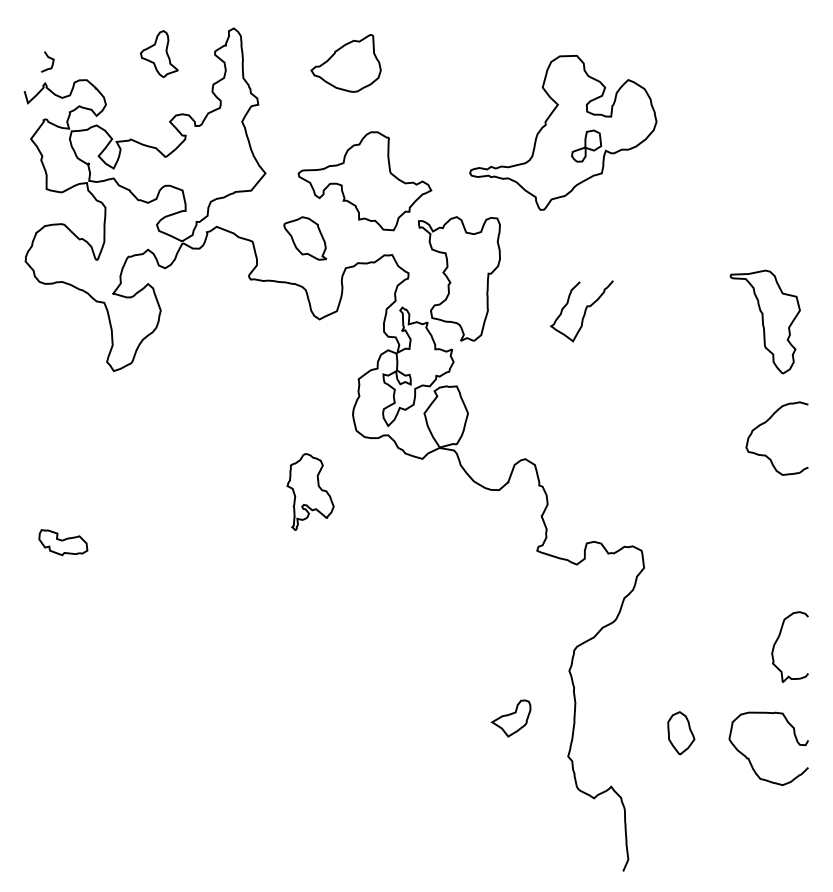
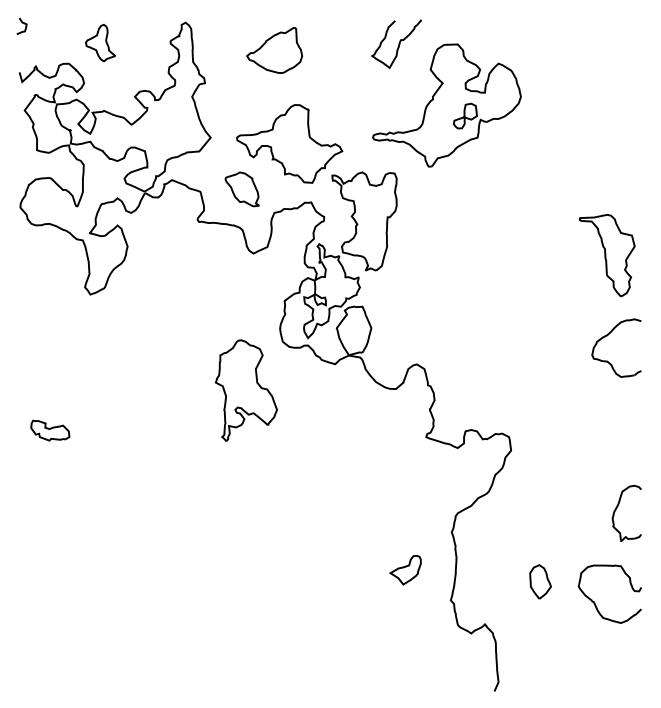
part: (159, 54) -> (100, 43), moved
curve: (48, 58) -> (22, 23), moved
curve: (584, 310) -> (398, 43), moved
part: (310, 492) -> (246, 390), size x1.67

